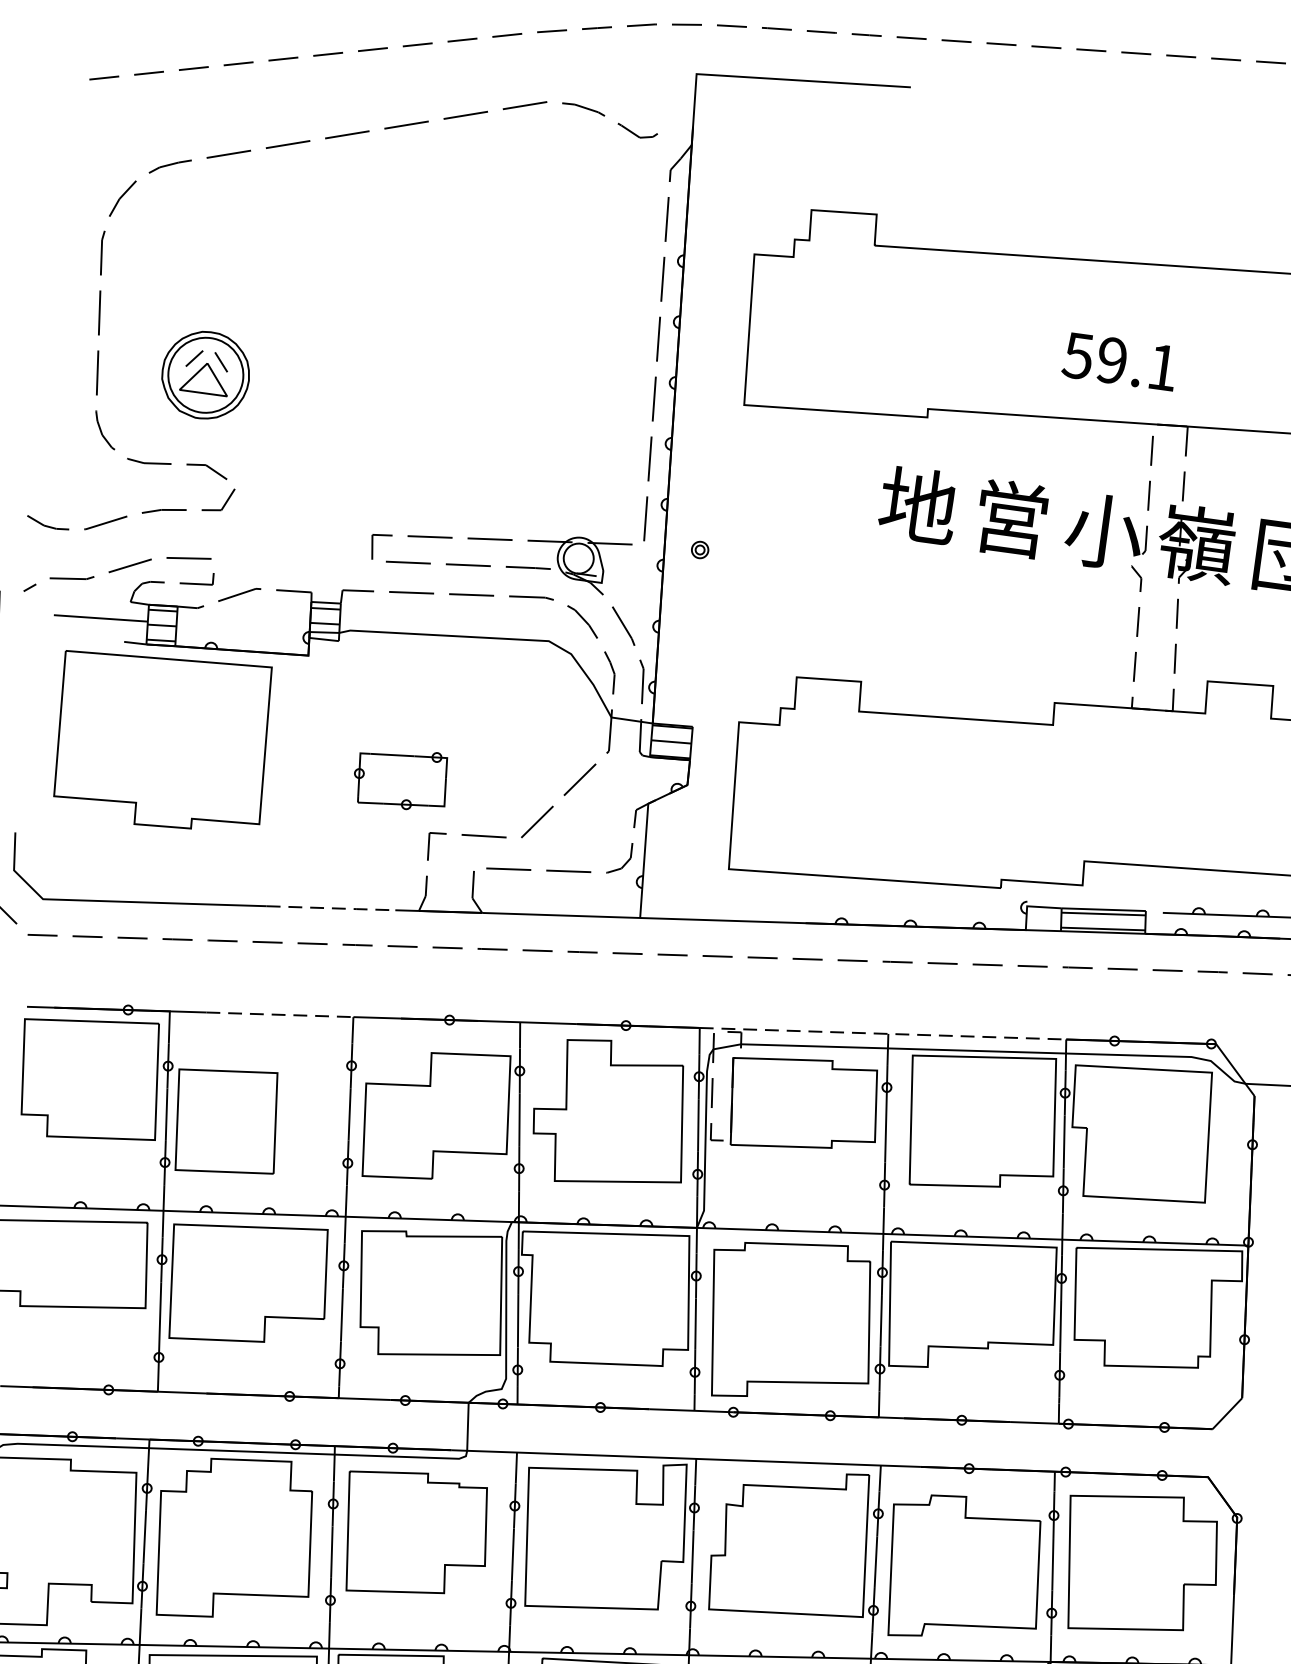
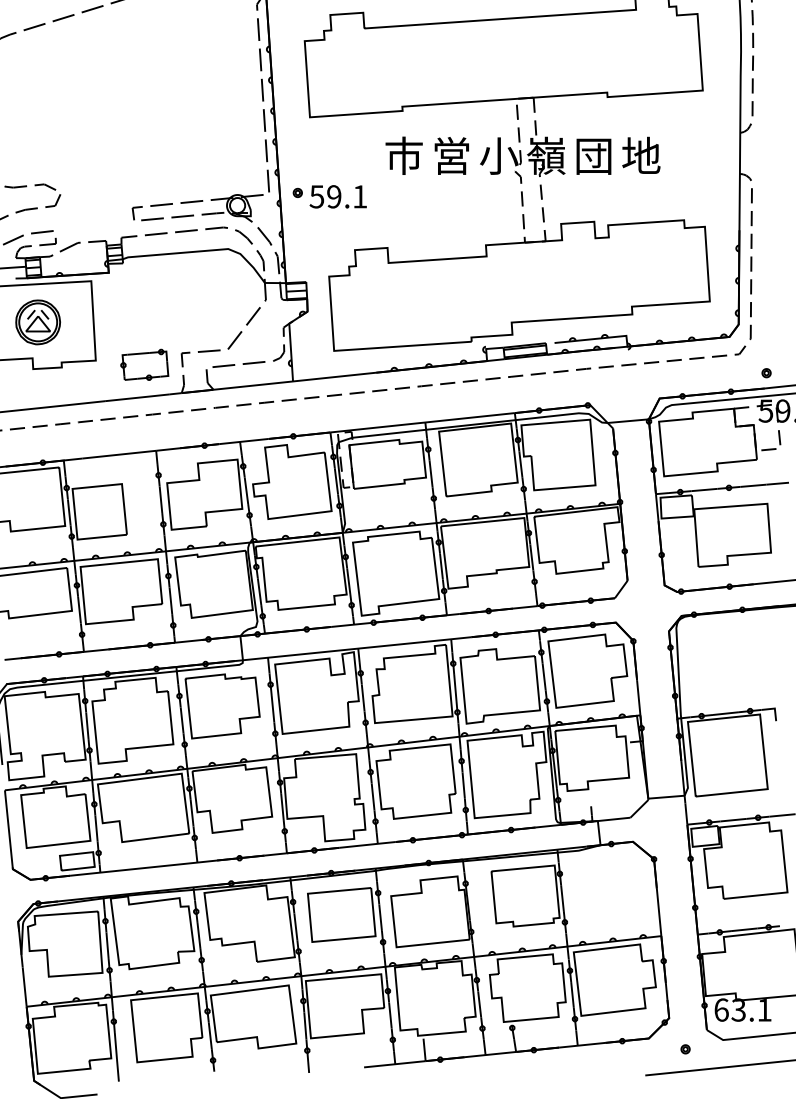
text: (1118, 360) -> (337, 196), moved
part: (204, 375) -> (37, 322), moved
text: (919, 505) -> (404, 155), 地 -> 市
part: (400, 777) -> (144, 364), moved
line: (333, 907) -> (138, 397), dashed -> solid
line: (280, 1014) -> (119, 454), dashed -> solid
line: (884, 1033) -> (423, 422), dashed -> solid

